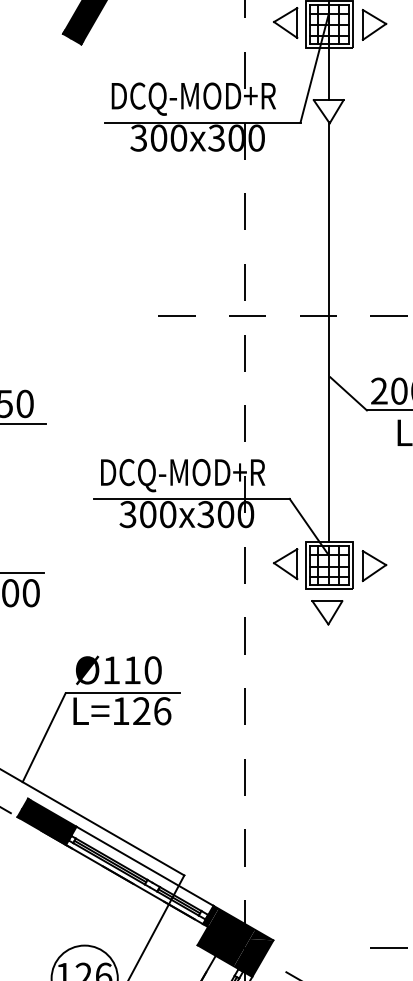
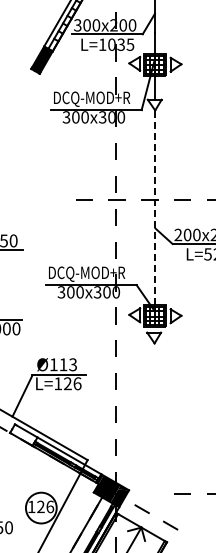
line: (328, 332) -> (154, 207), solid -> dashed
text: (153, 669) -> (73, 364), Ø110 -> Ø113
fill: (46, 820) -> (23, 434), removed

